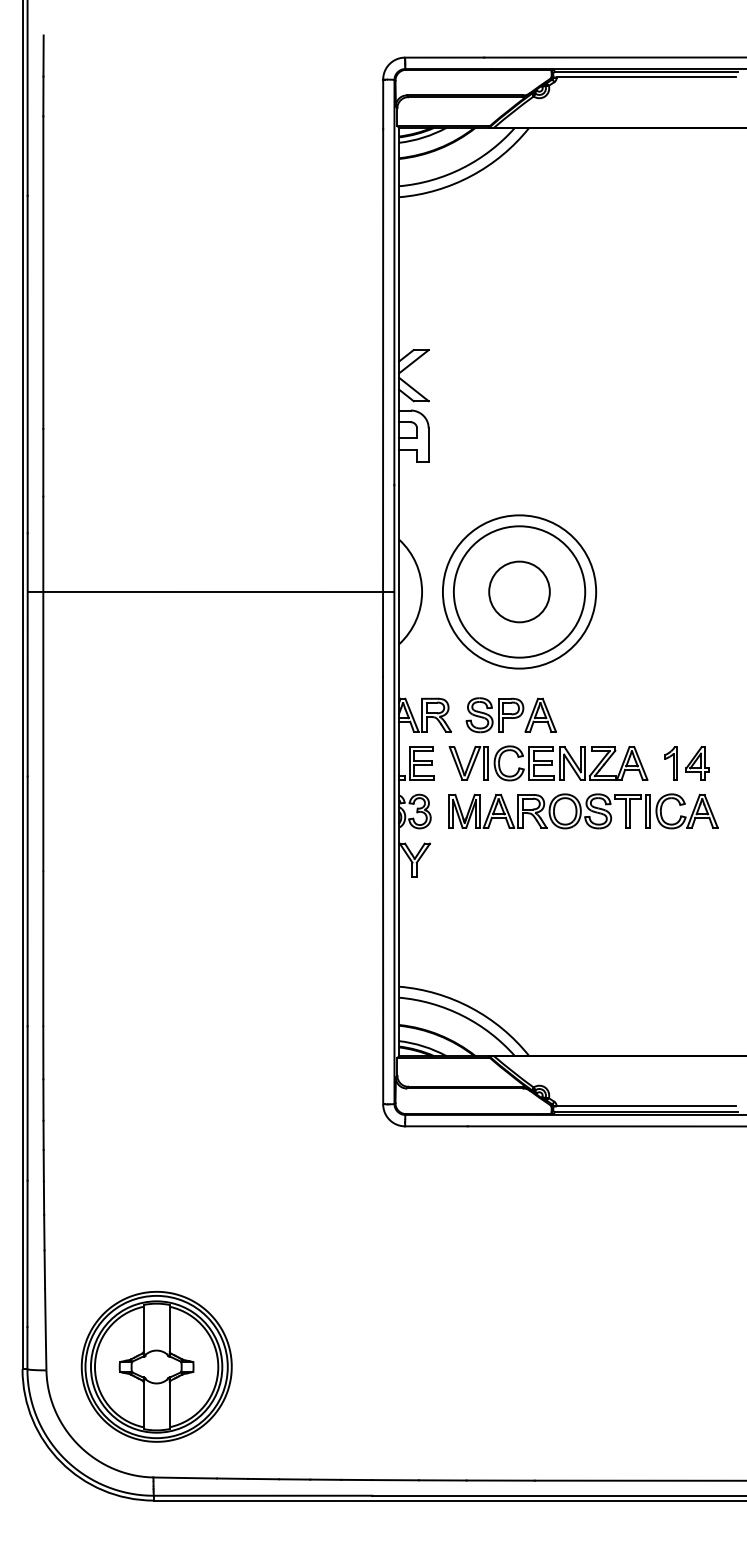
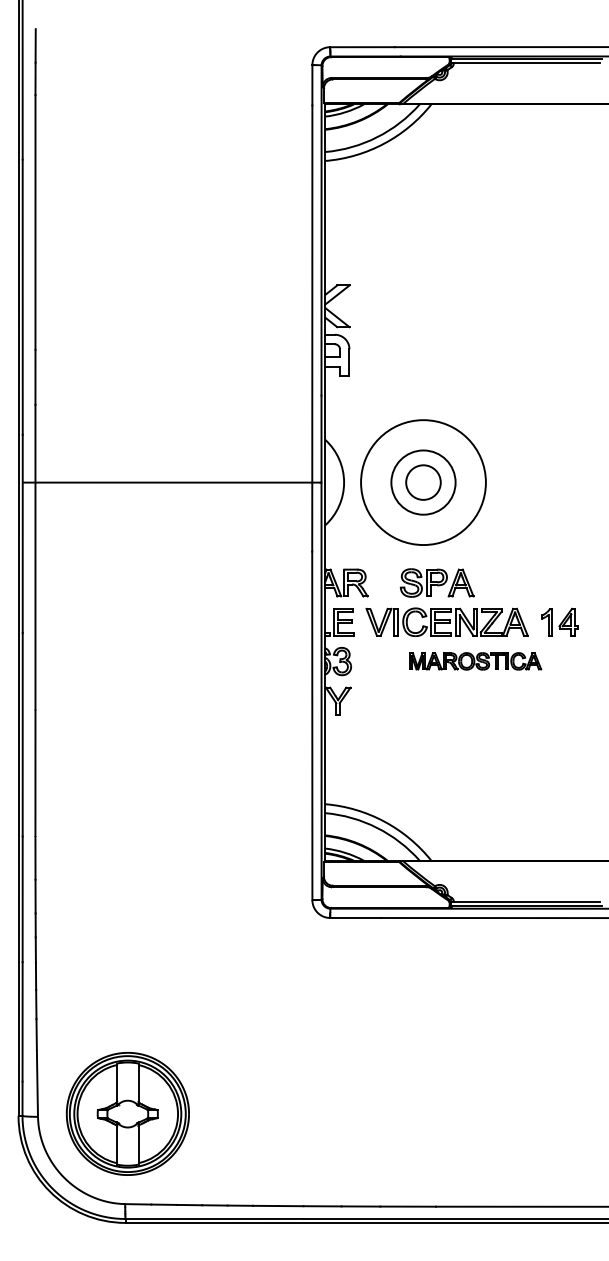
circle: (519, 591) -> (423, 482), size x0.6
circle: (519, 591) -> (423, 482), size x0.7
part: (510, 715) -> (436, 583), moved
part: (583, 811) -> (475, 661), size x0.6

